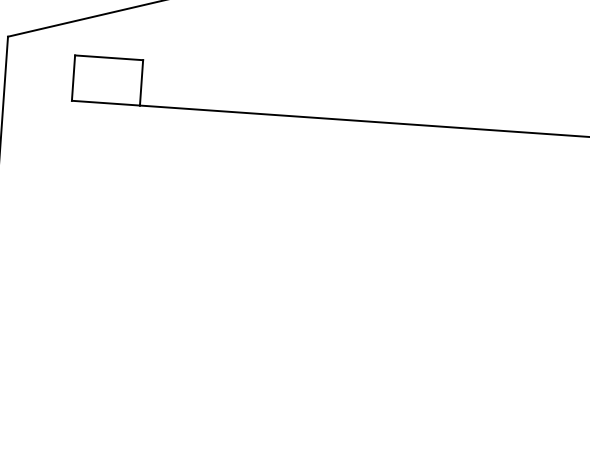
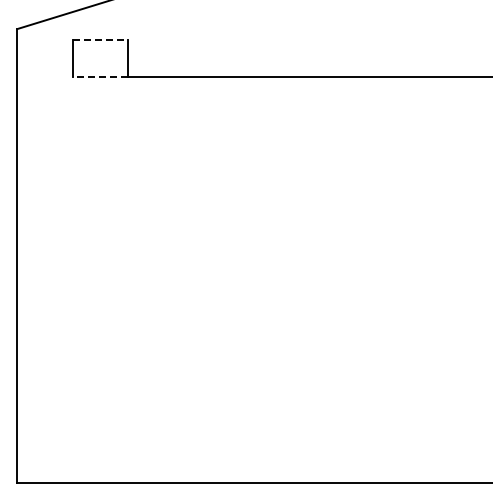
line: (109, 57) -> (100, 40), solid -> dashed
line: (106, 103) -> (100, 77), solid -> dashed

